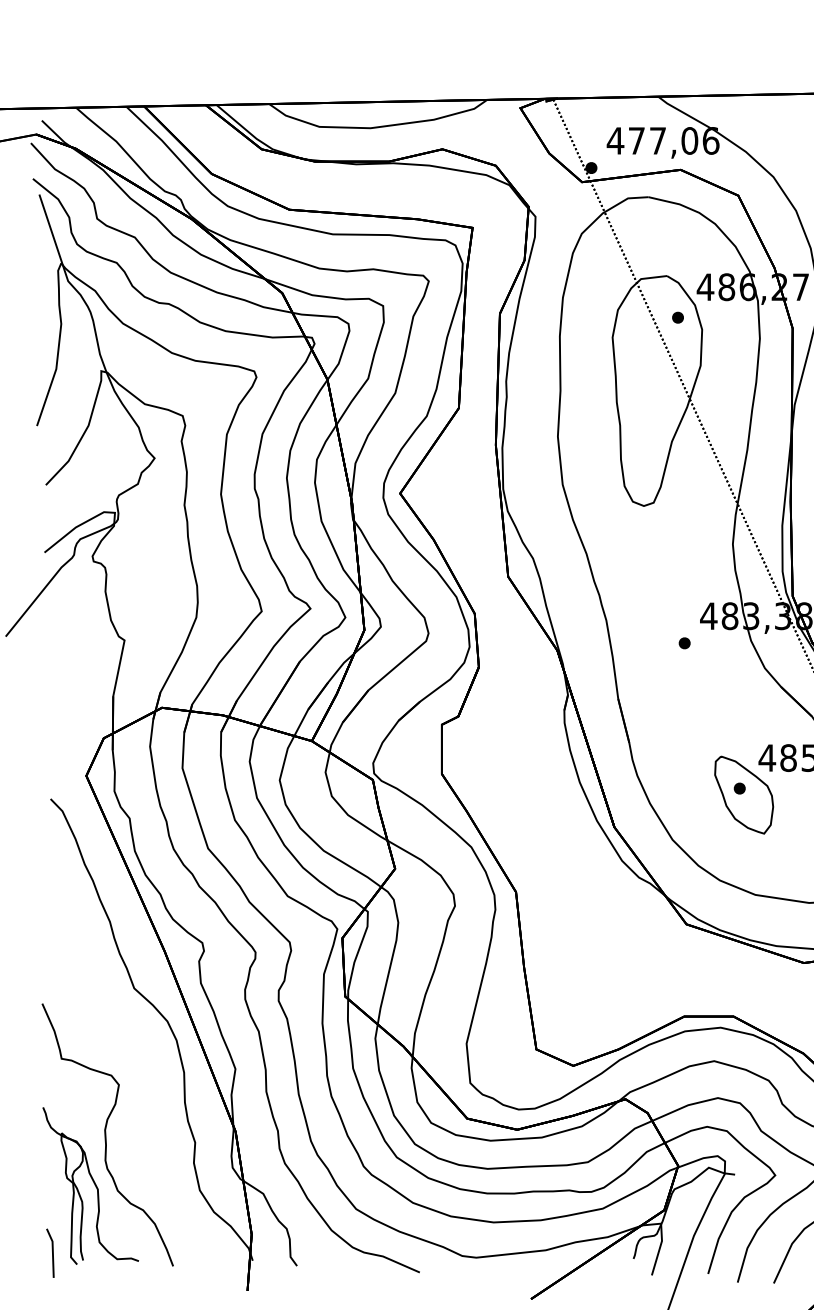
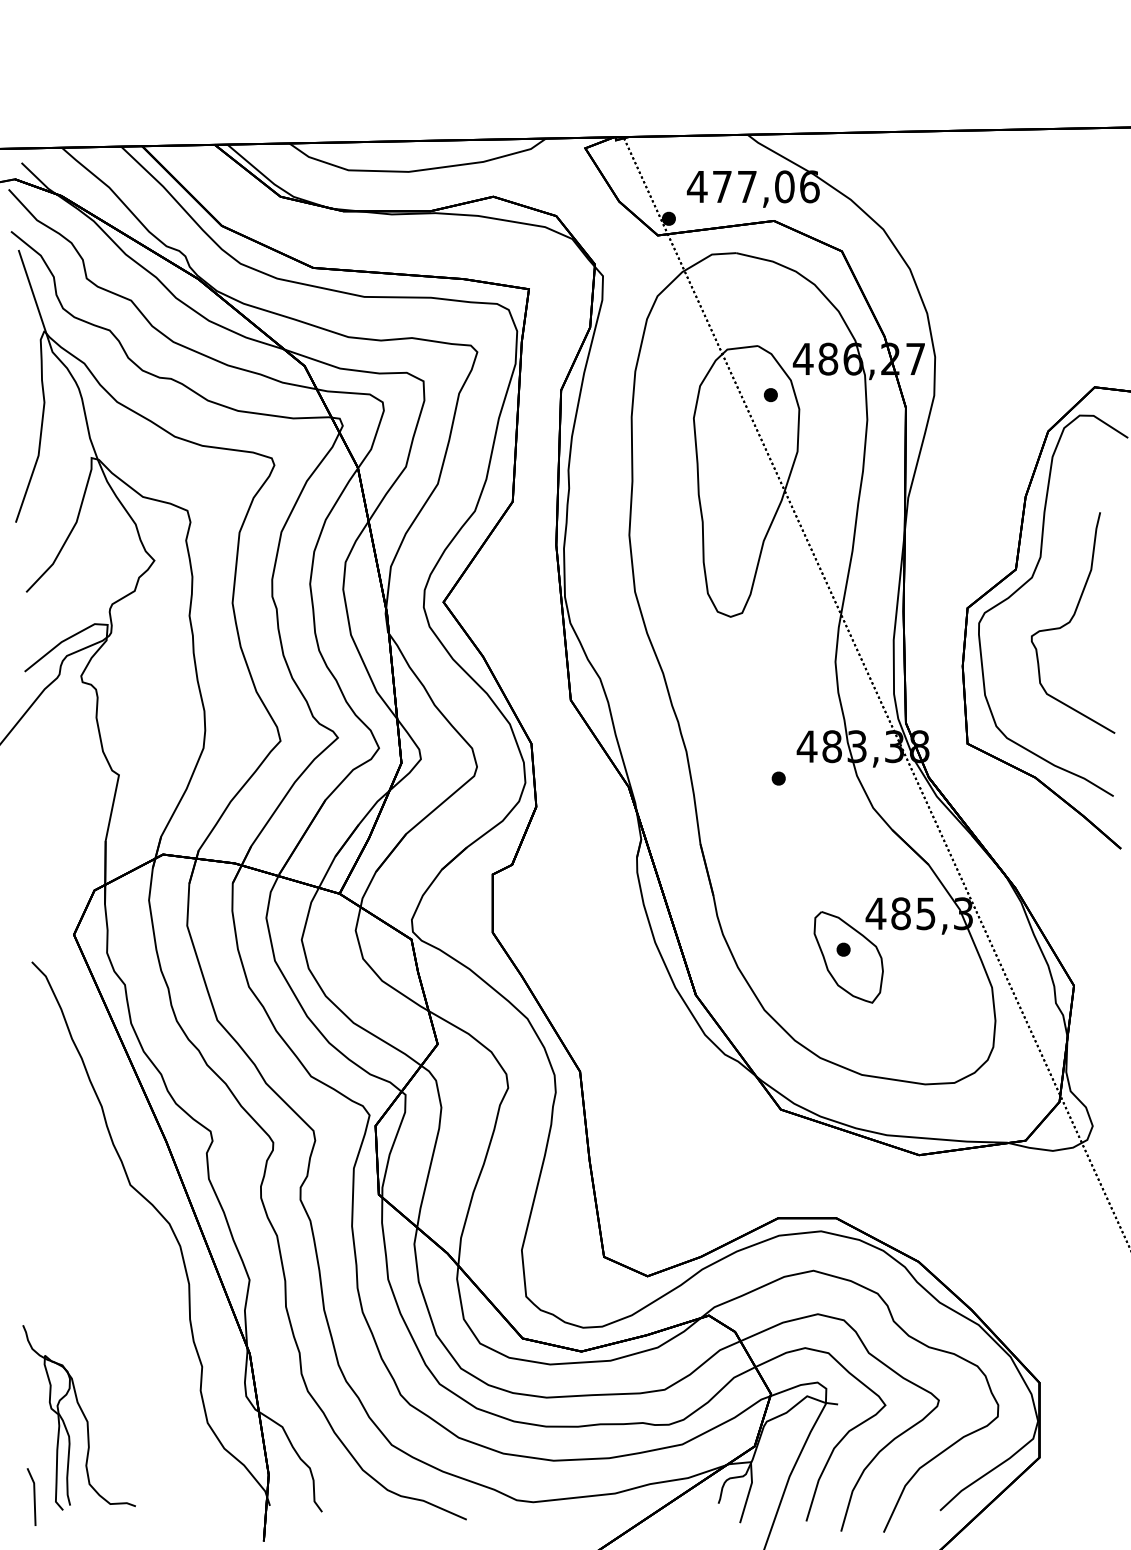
curve: (106, 1134) -> (97, 1357), removed

